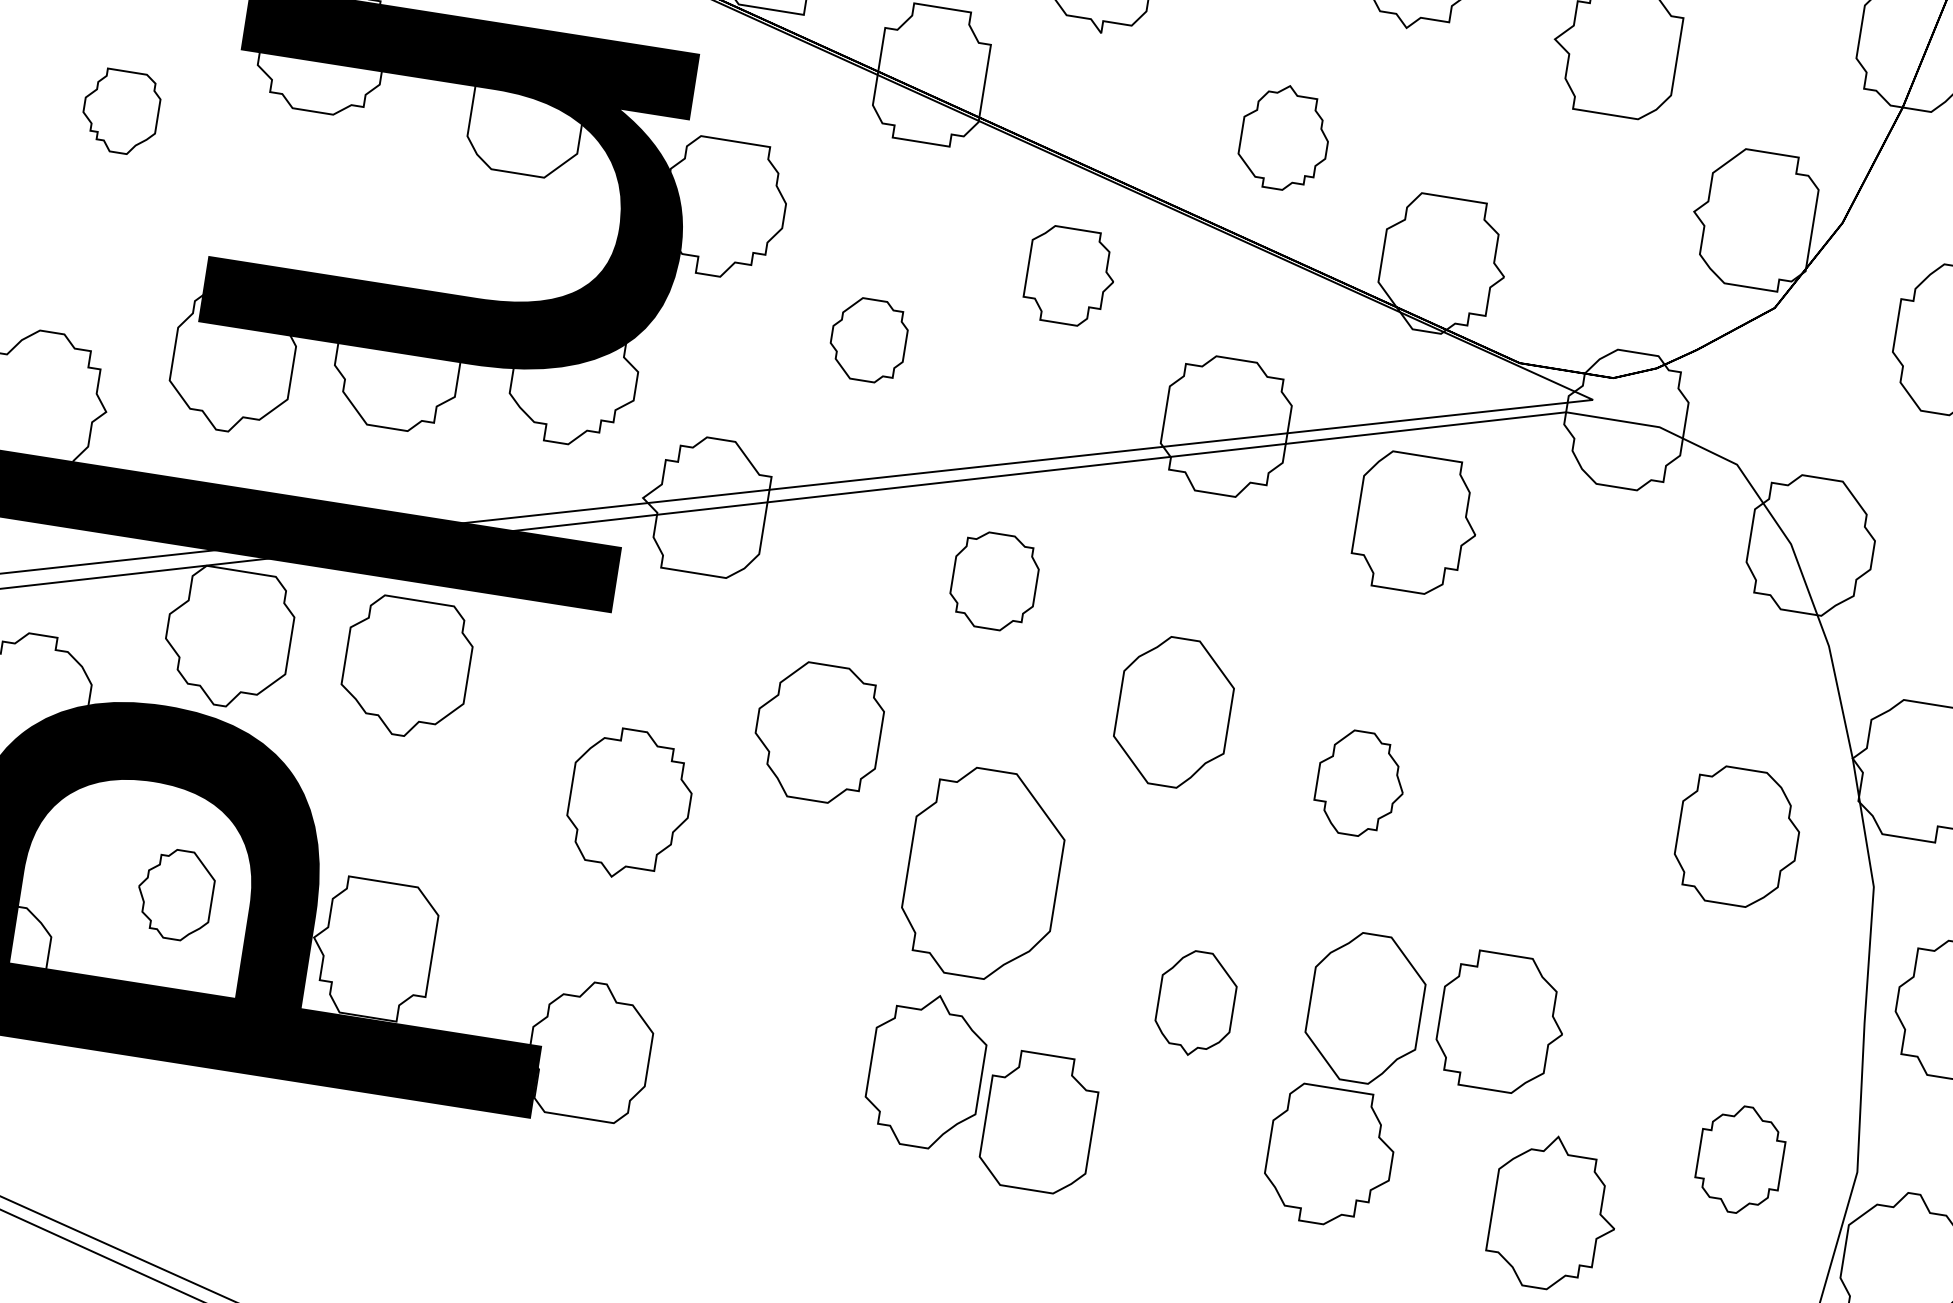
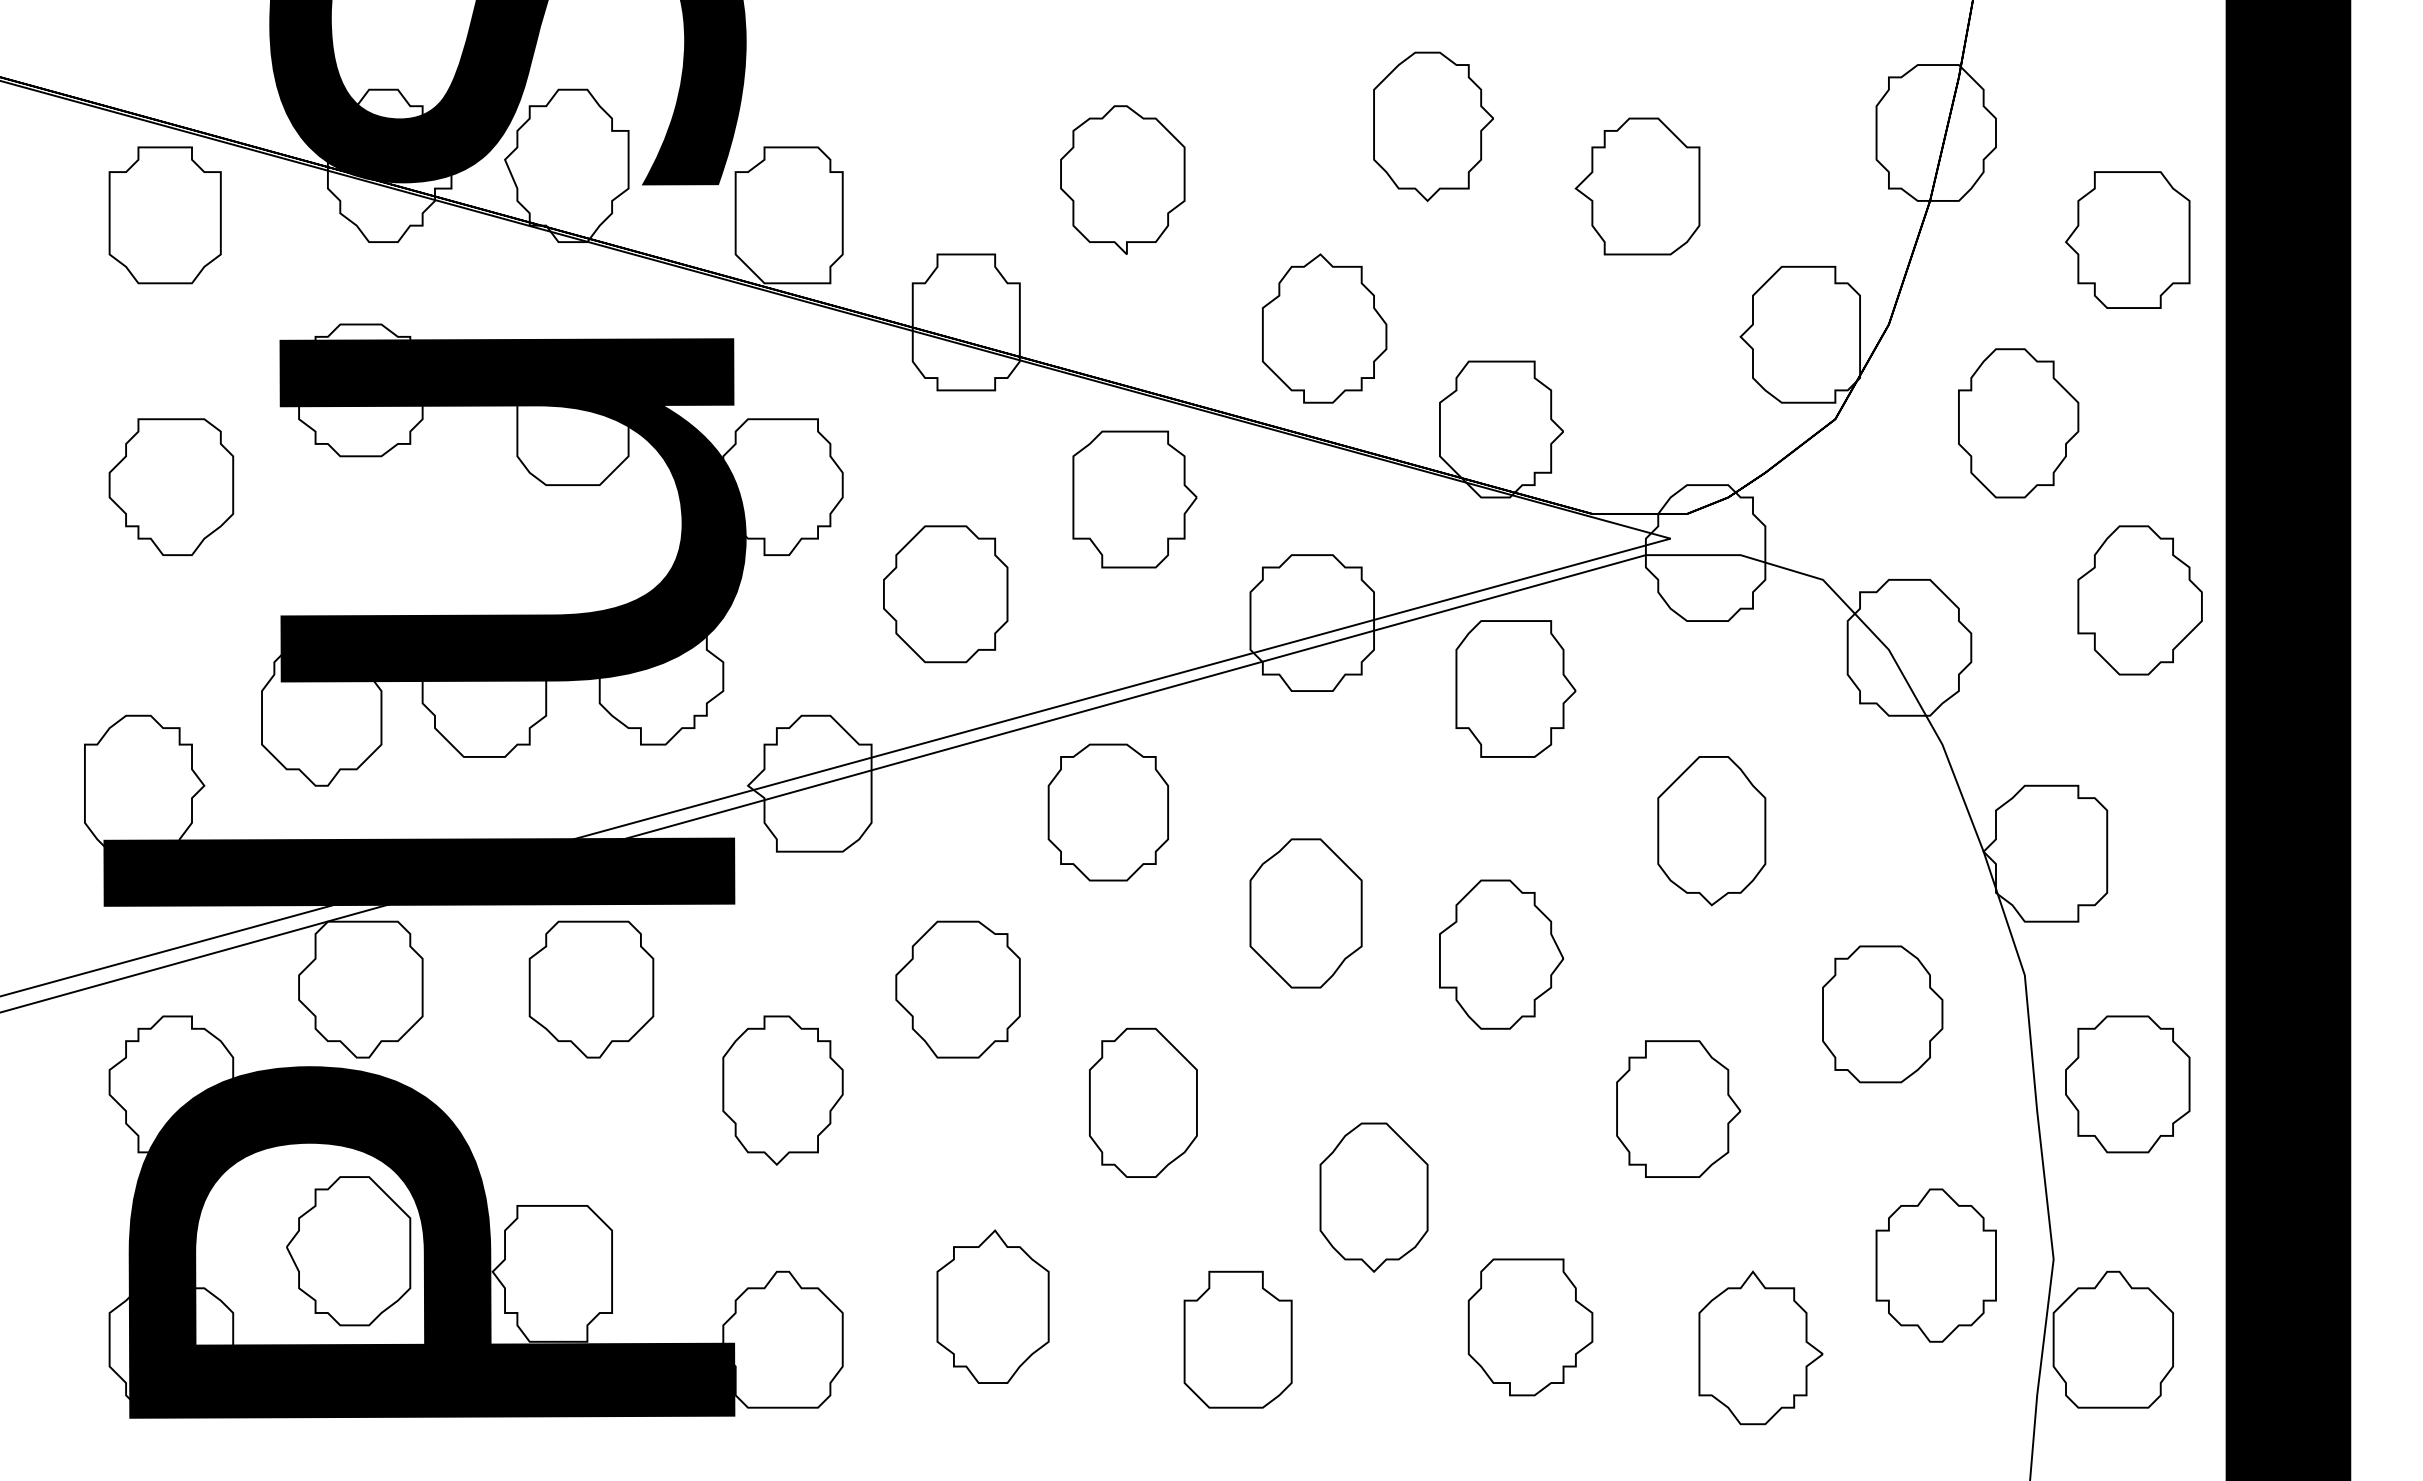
part: (121, 111) -> (171, 486), size x1.67
part: (1284, 137) -> (1324, 328), size x1.43
part: (1069, 276) -> (1134, 499), size x1.43
part: (868, 340) -> (945, 594), size x1.67
part: (993, 581) -> (1107, 812), size x1.43
part: (406, 667) -> (591, 989), moved
part: (1587, 695) -> (1711, 831), added
part: (1360, 783) -> (1501, 954), size x1.43
part: (1737, 837) -> (1882, 1014), moved
part: (983, 873) -> (1143, 1102), size x0.71
part: (174, 894) -> (348, 1251), size x1.67
part: (1195, 1003) -> (1373, 1197), size x1.43
part: (1364, 1008) -> (1541, 1175), removed
part: (1501, 1022) -> (1678, 1108), moved
part: (925, 1070) -> (992, 1306), moved
part: (1739, 1159) -> (1935, 1265), size x1.43

